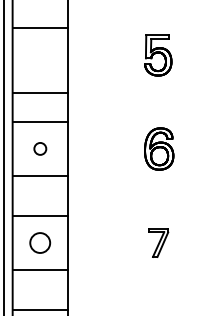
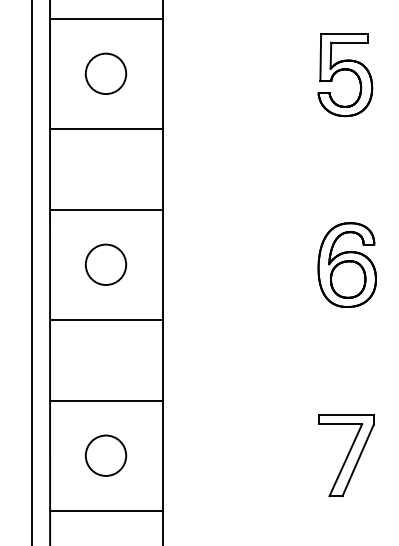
circle: (40, 54) -> (106, 73), added
line: (40, 92) -> (106, 128), moved
circle: (40, 148) -> (106, 264), size x1.67
part: (158, 242) -> (345, 454), size x1.43

